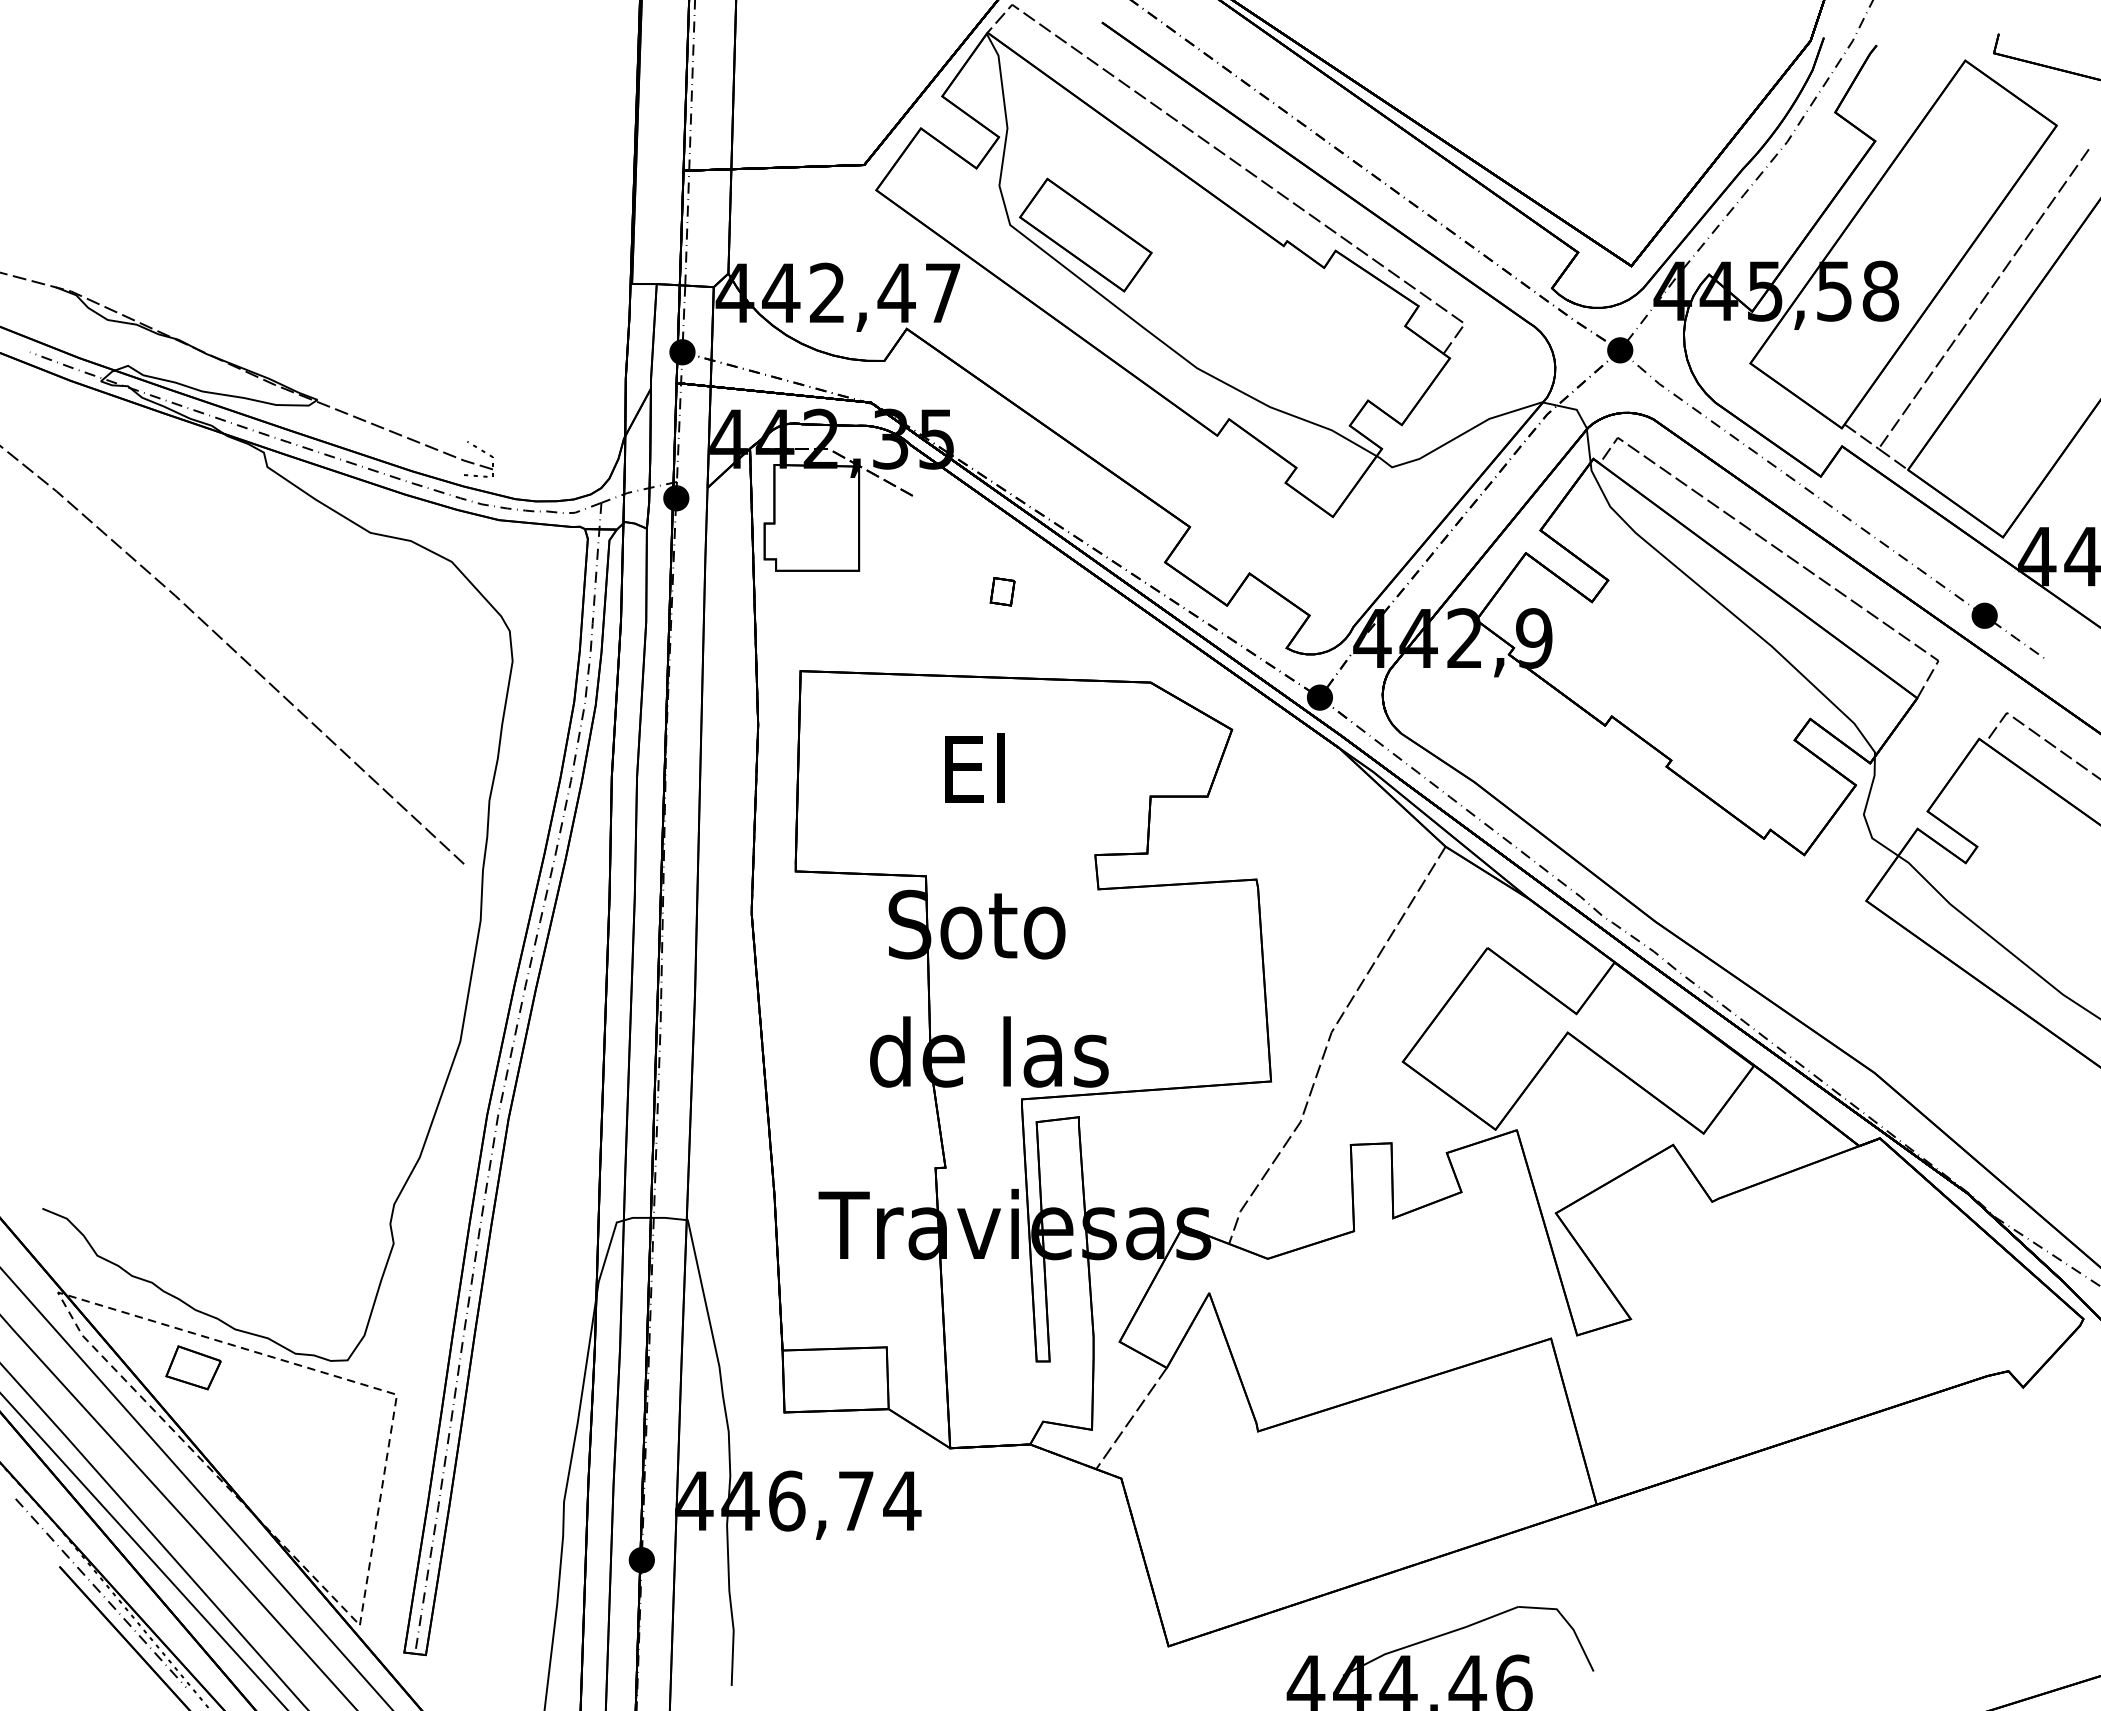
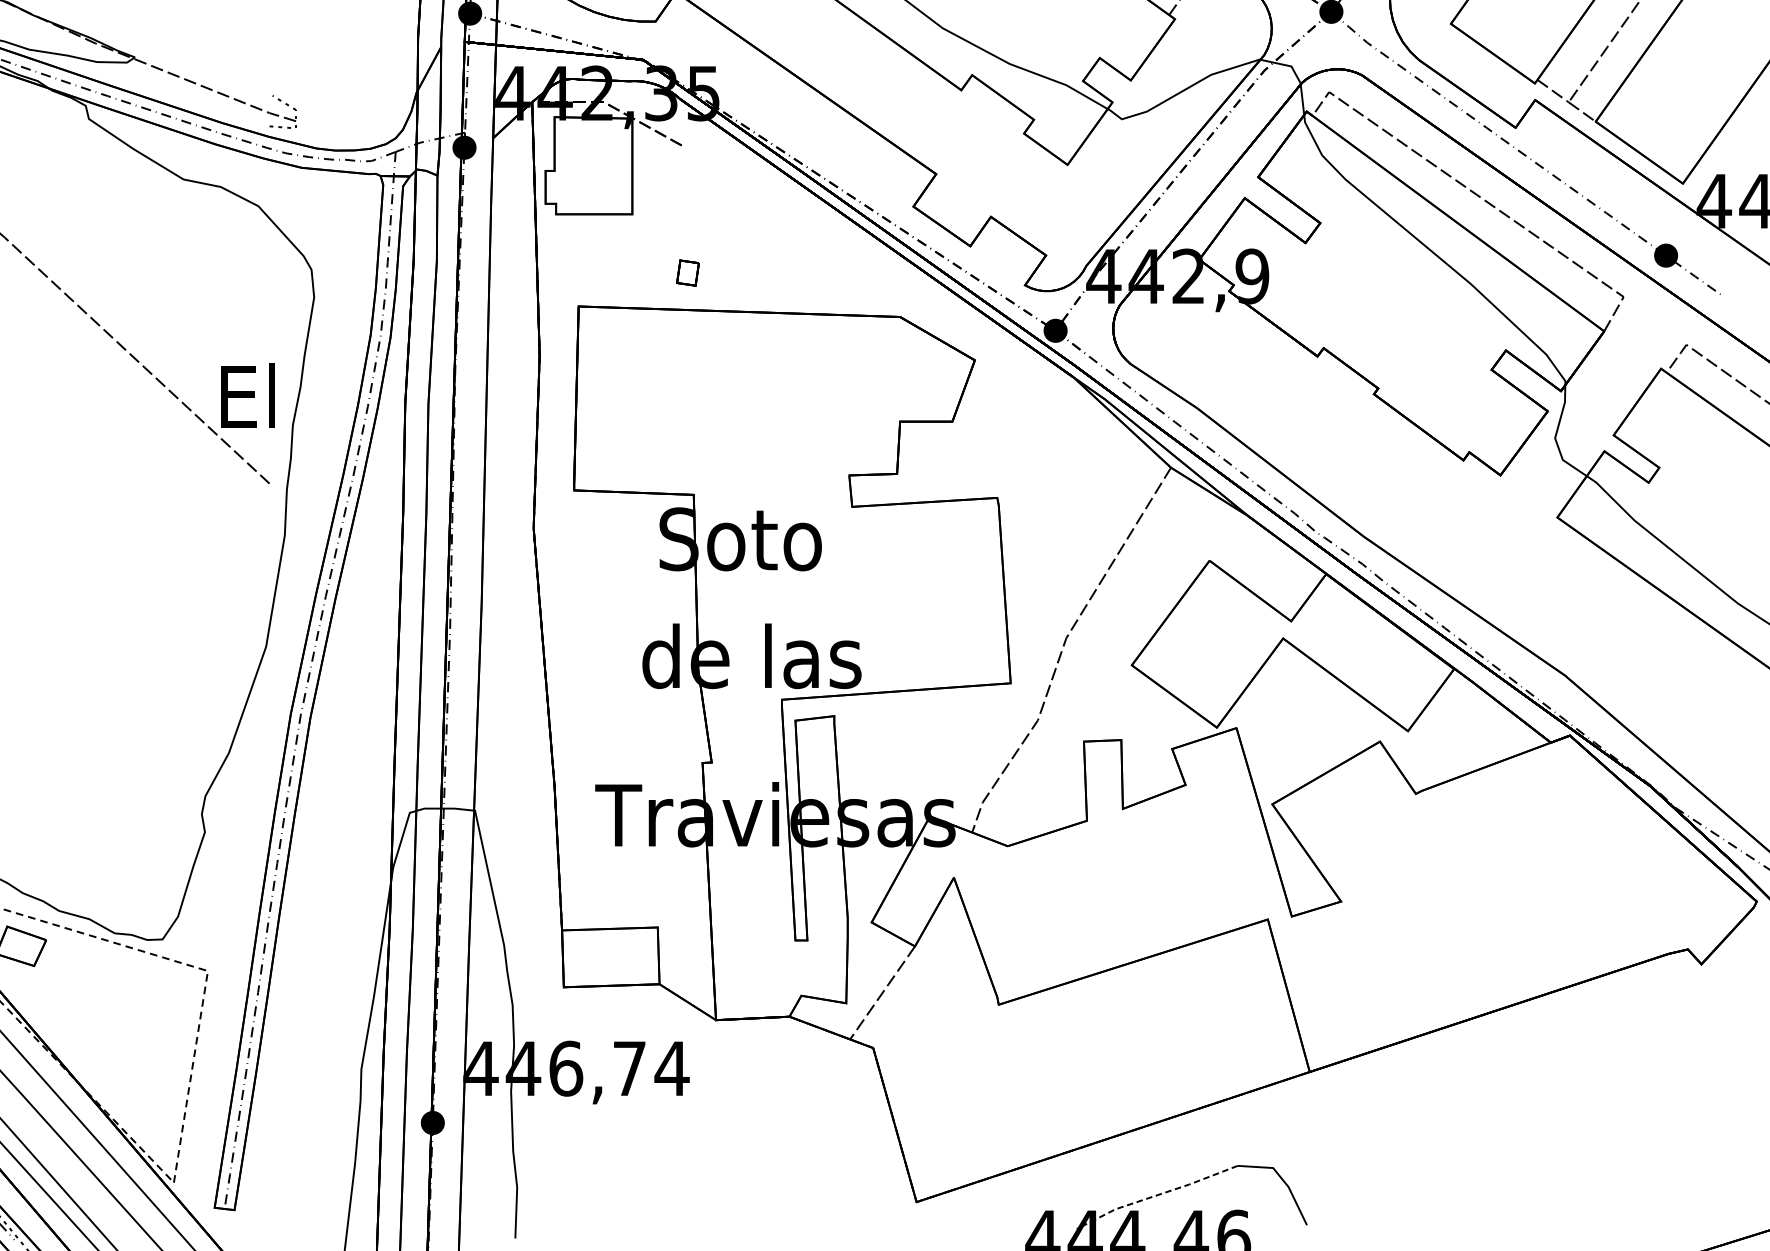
part: (1002, 591) -> (687, 272), moved
text: (974, 767) -> (247, 394), moved
line: (1429, 1639) -> (1156, 1195), solid -> dashed

